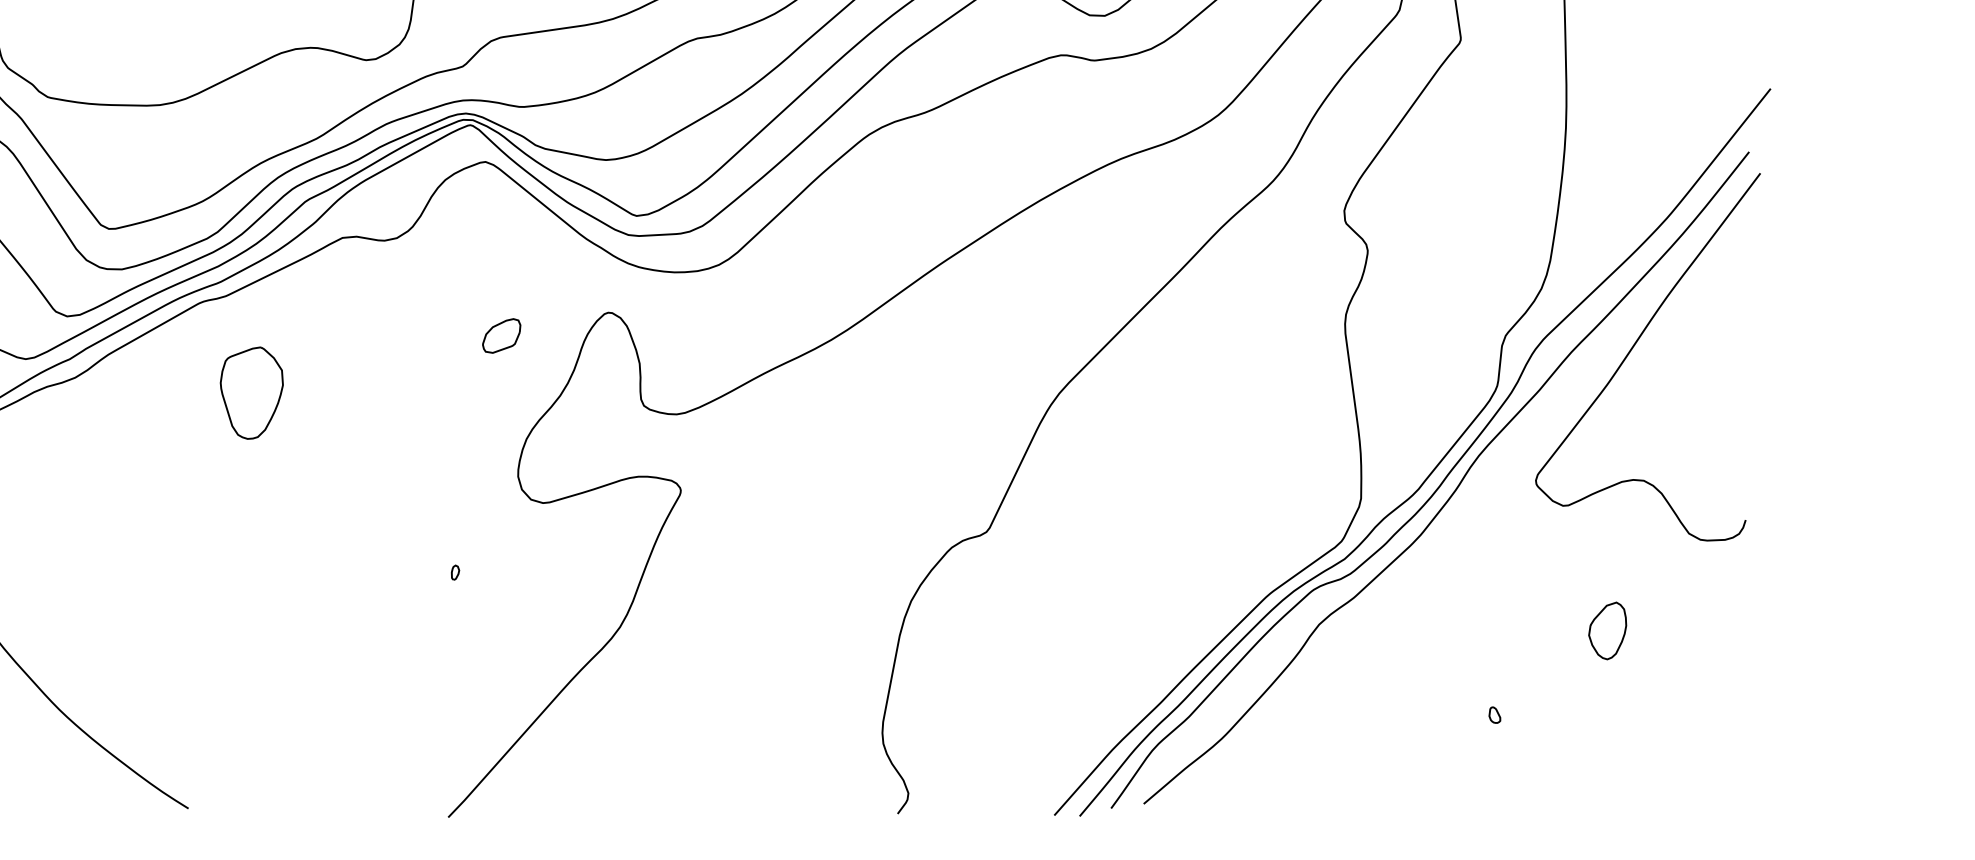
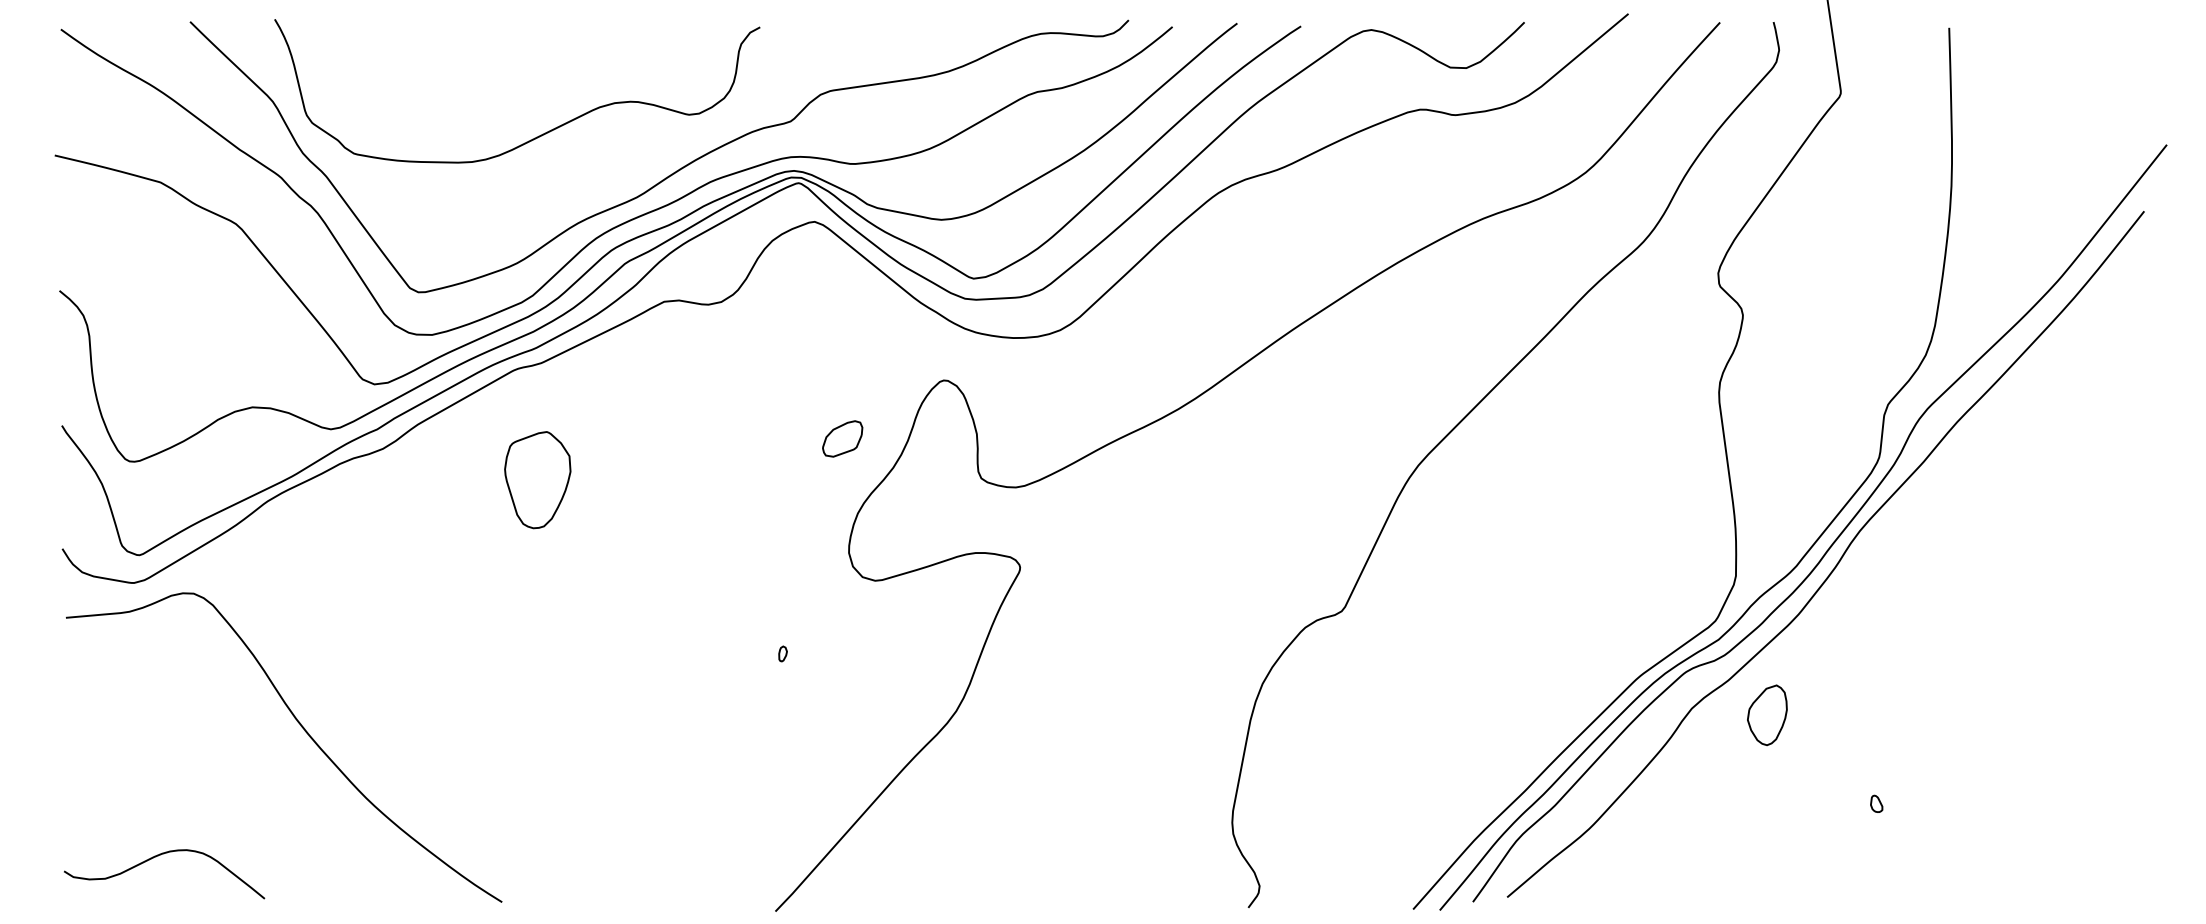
part: (501, 335) -> (842, 438), moved
curve: (1634, 346) -> (2023, 416), removed
part: (251, 393) -> (537, 480), moved
part: (1607, 631) -> (1767, 715), moved

